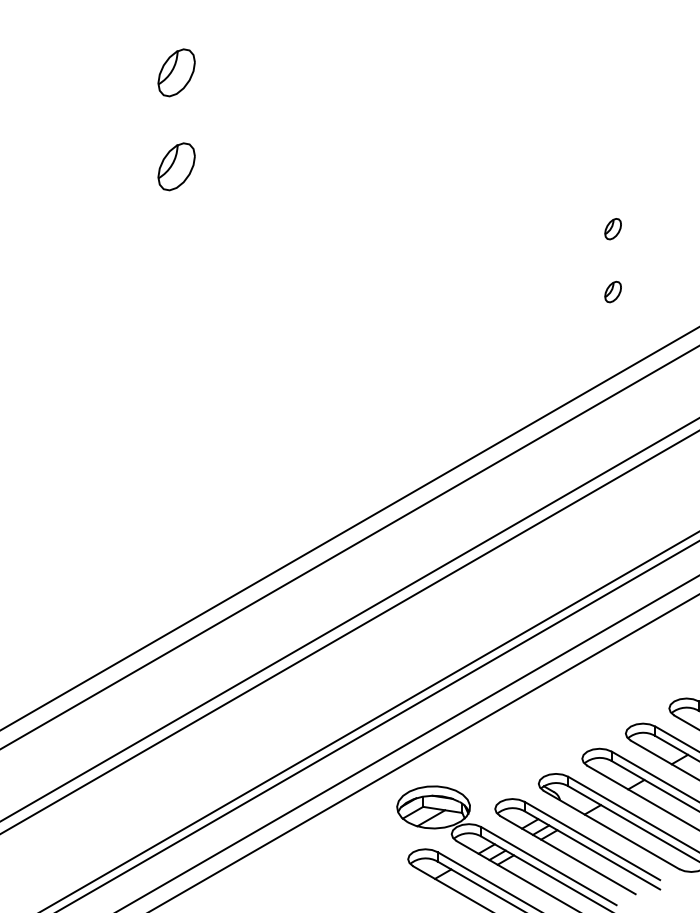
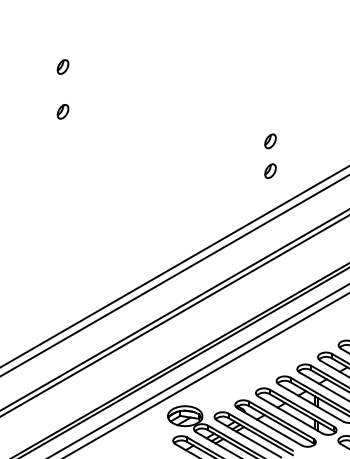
part: (175, 71) -> (62, 66), size x0.62
part: (175, 166) -> (62, 111), size x0.62
part: (613, 229) -> (270, 141), size x1.43
part: (613, 292) -> (270, 171), size x1.43

